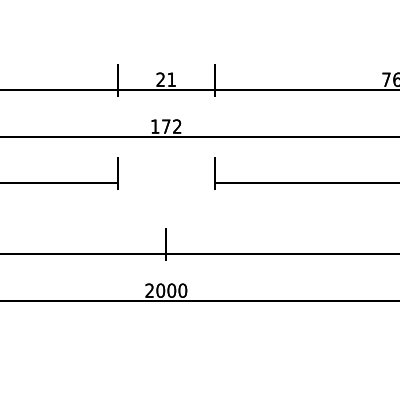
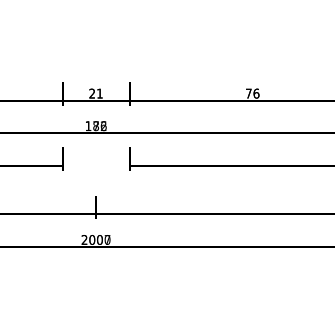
text: (171, 127) -> (99, 126), 172 -> 186
text: (182, 290) -> (107, 239), 2000 -> 2007

